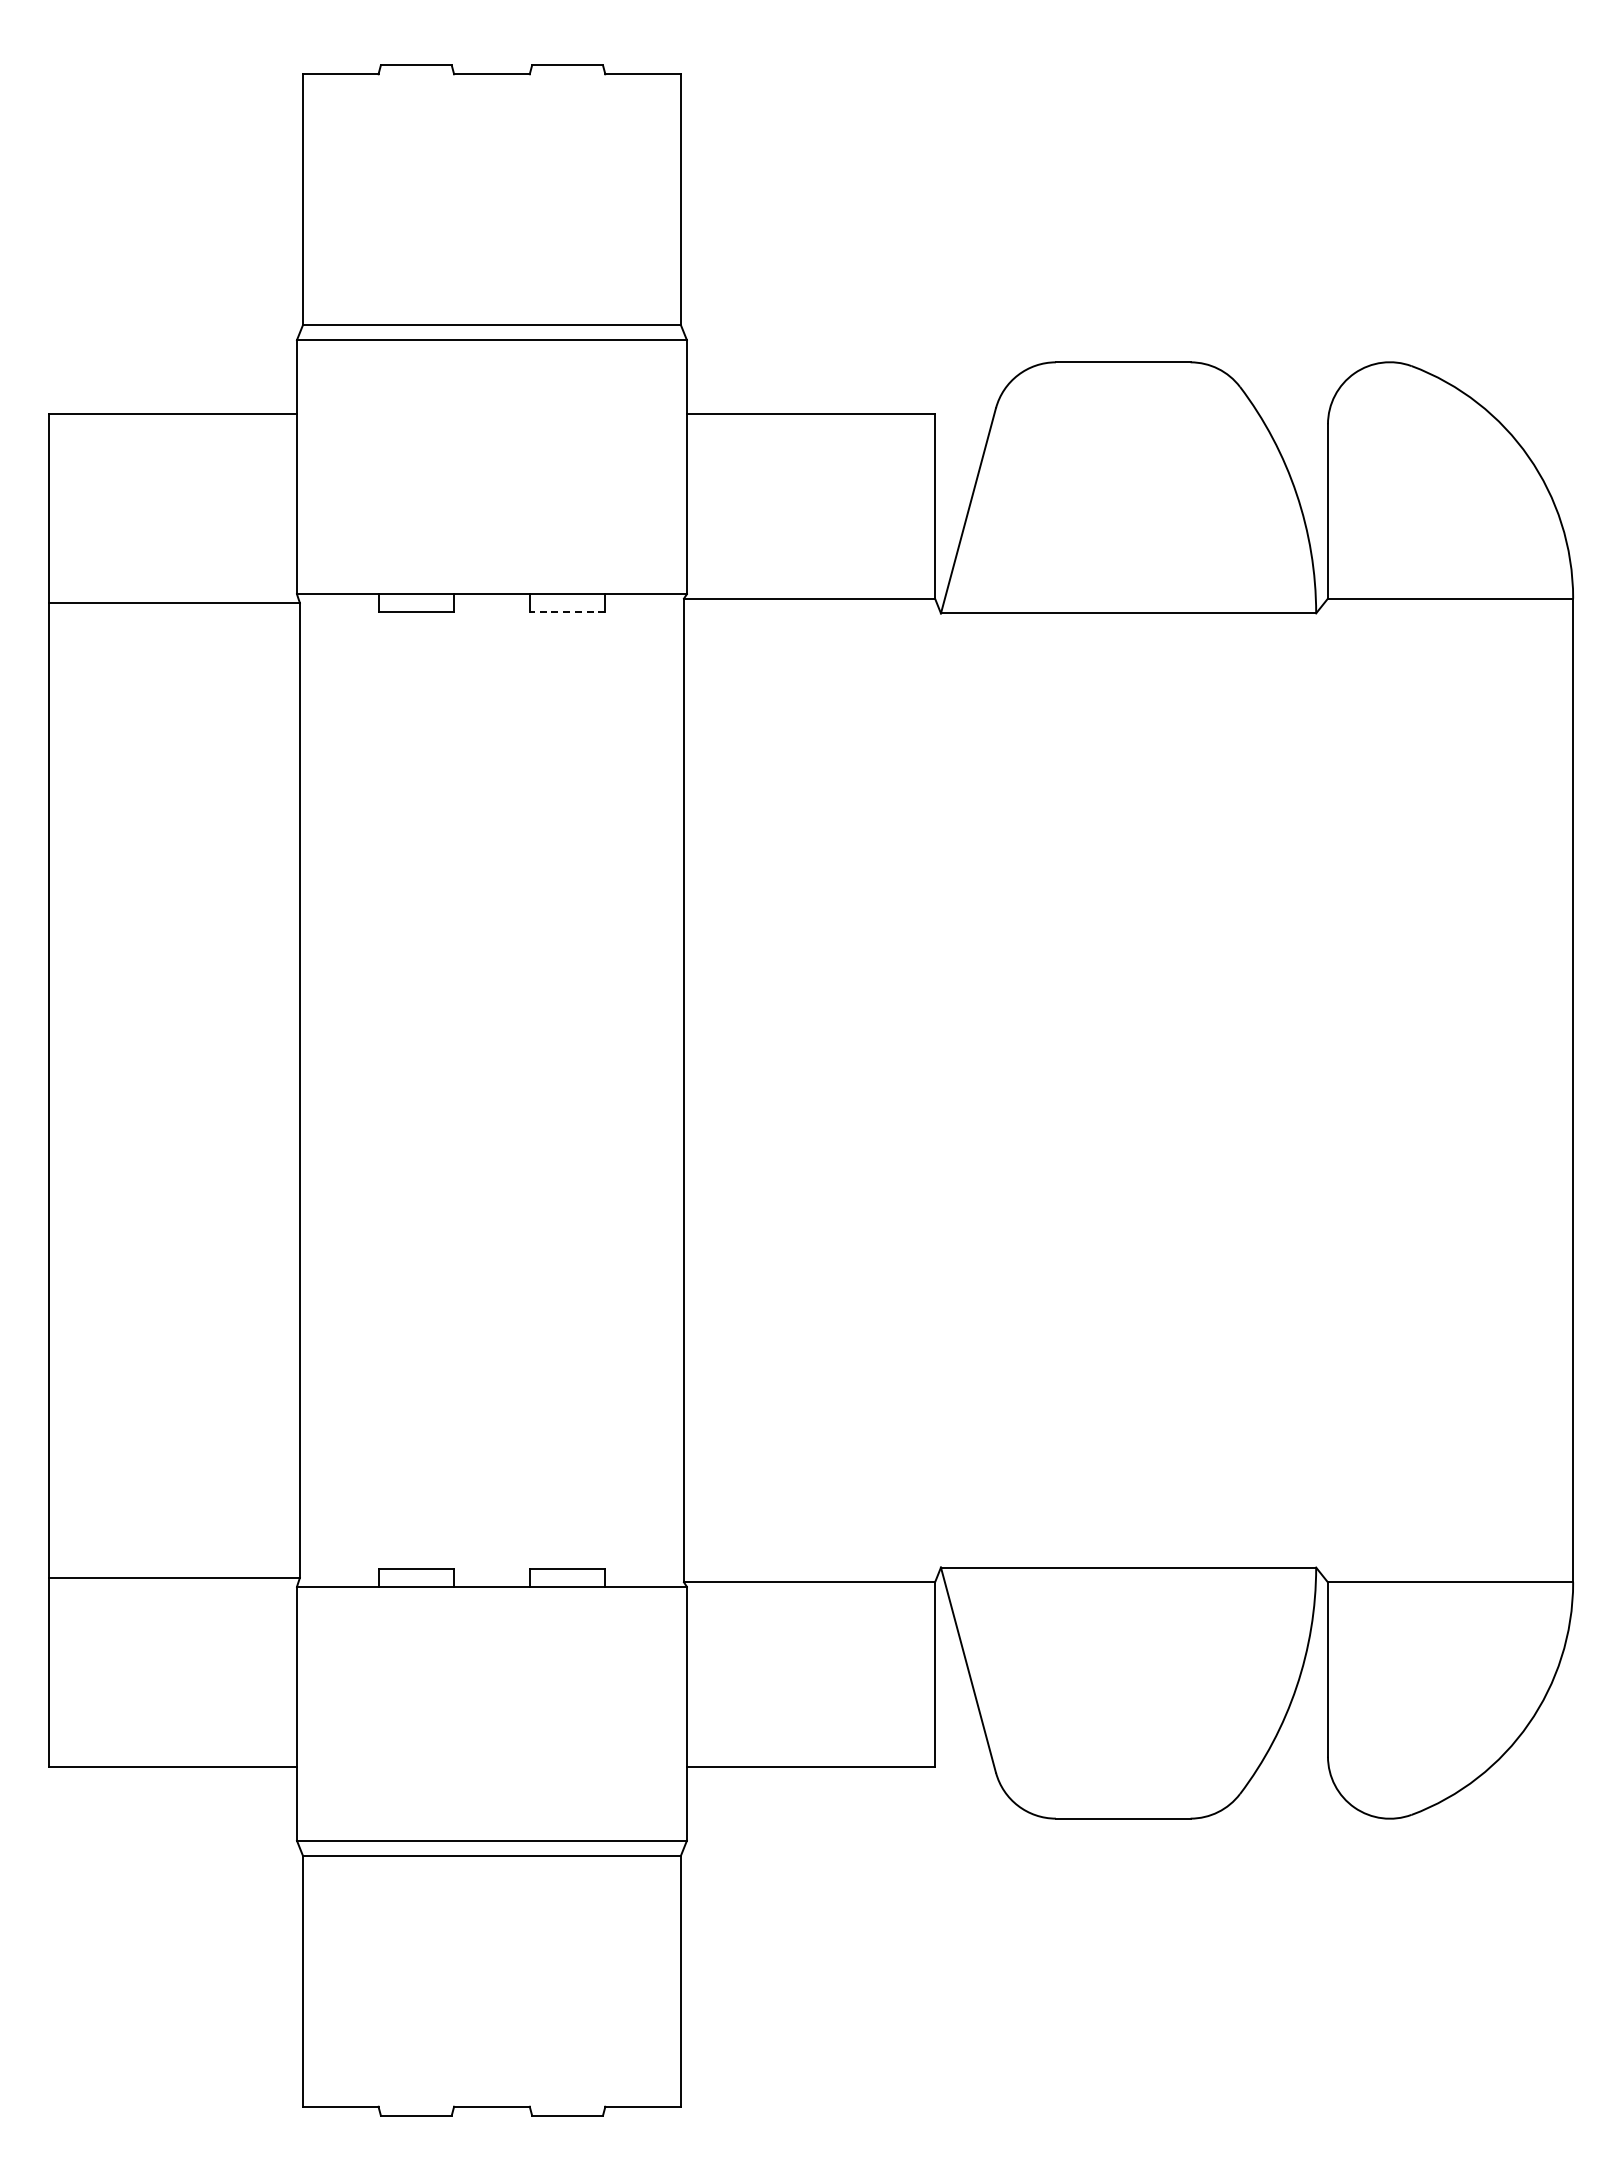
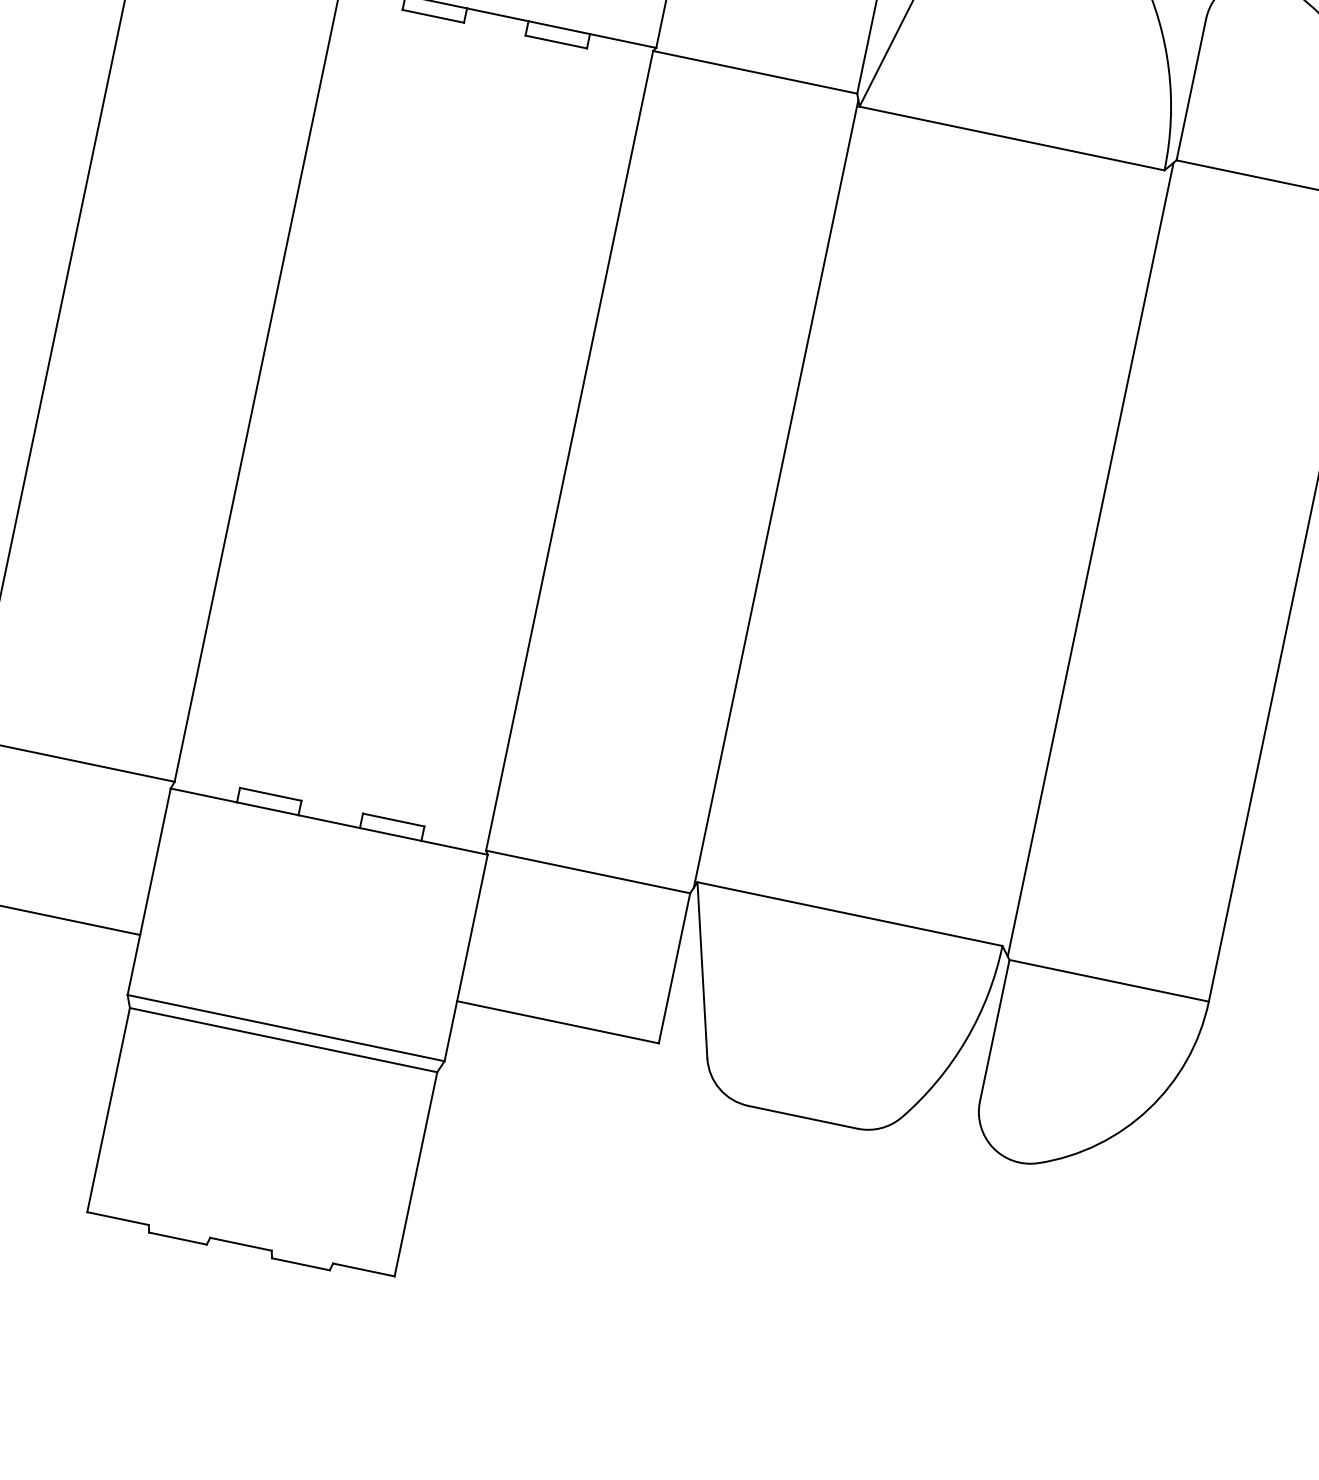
line: (567, 611) -> (556, 41), dashed -> solid
line: (938, 1090) -> (776, 494), added
line: (1325, 1090) -> (1091, 559), added

